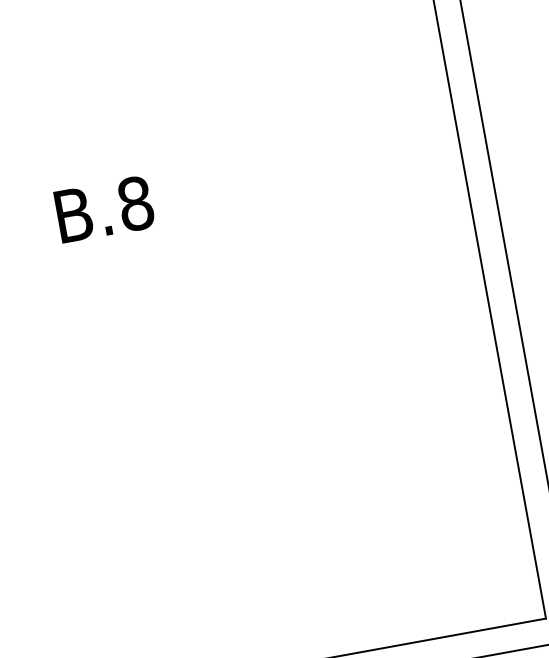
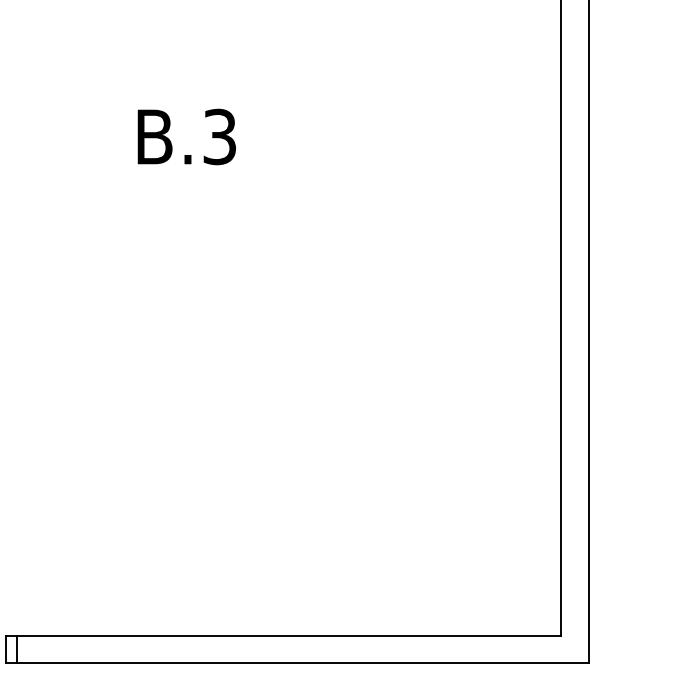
text: (135, 203) -> (219, 136), B.8 -> B.3

